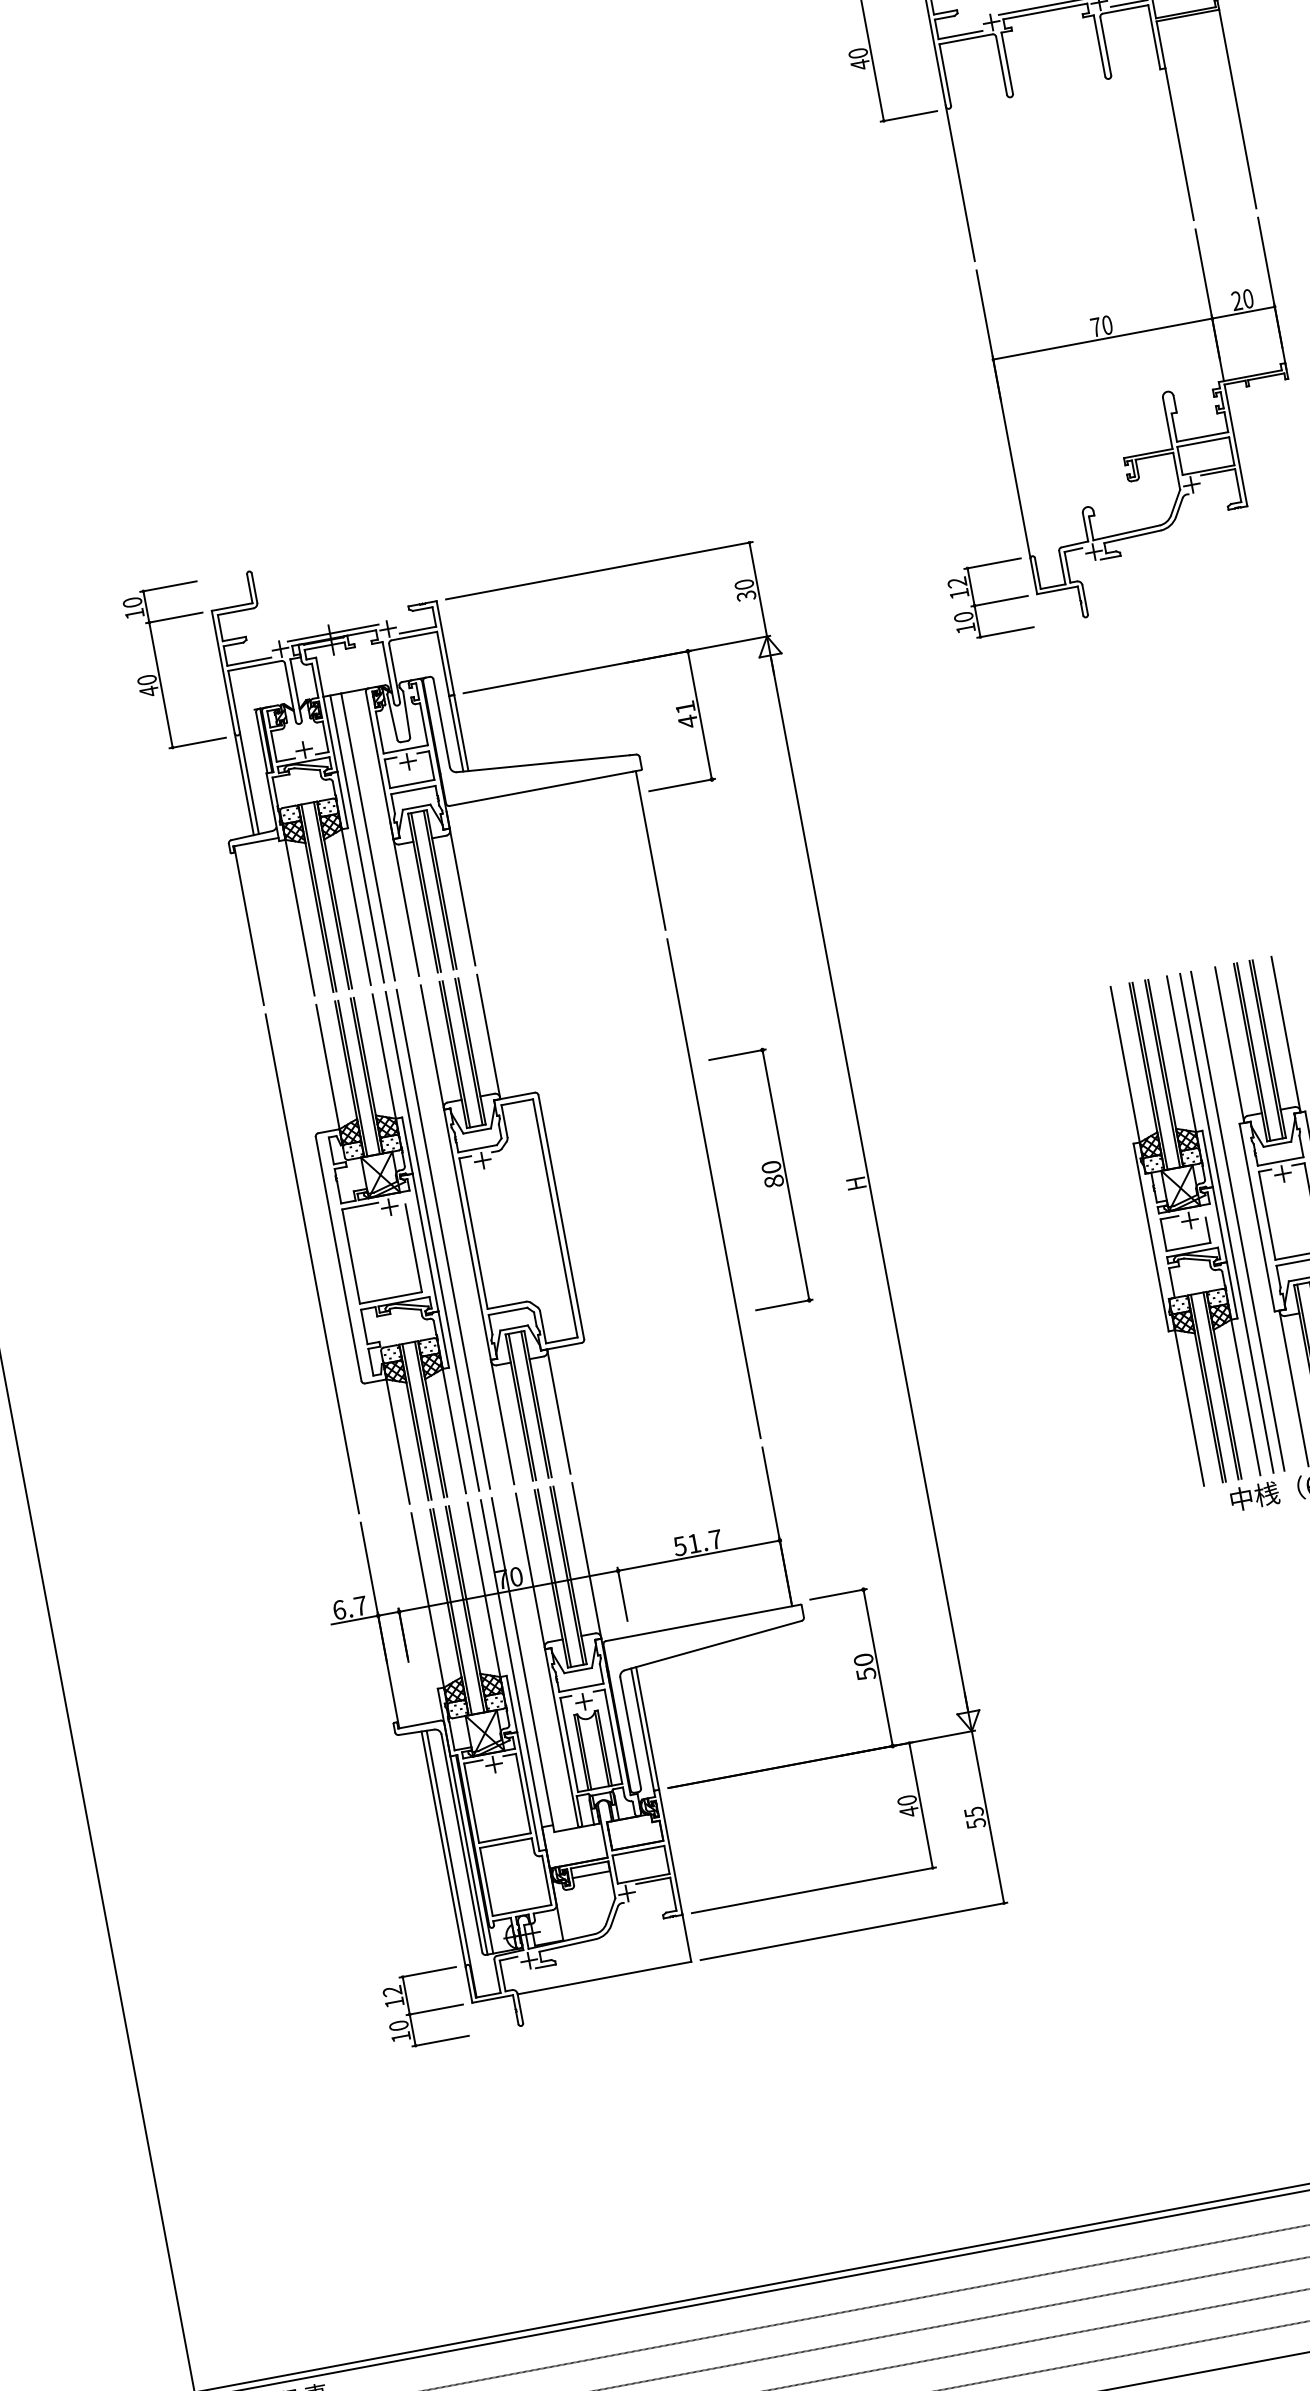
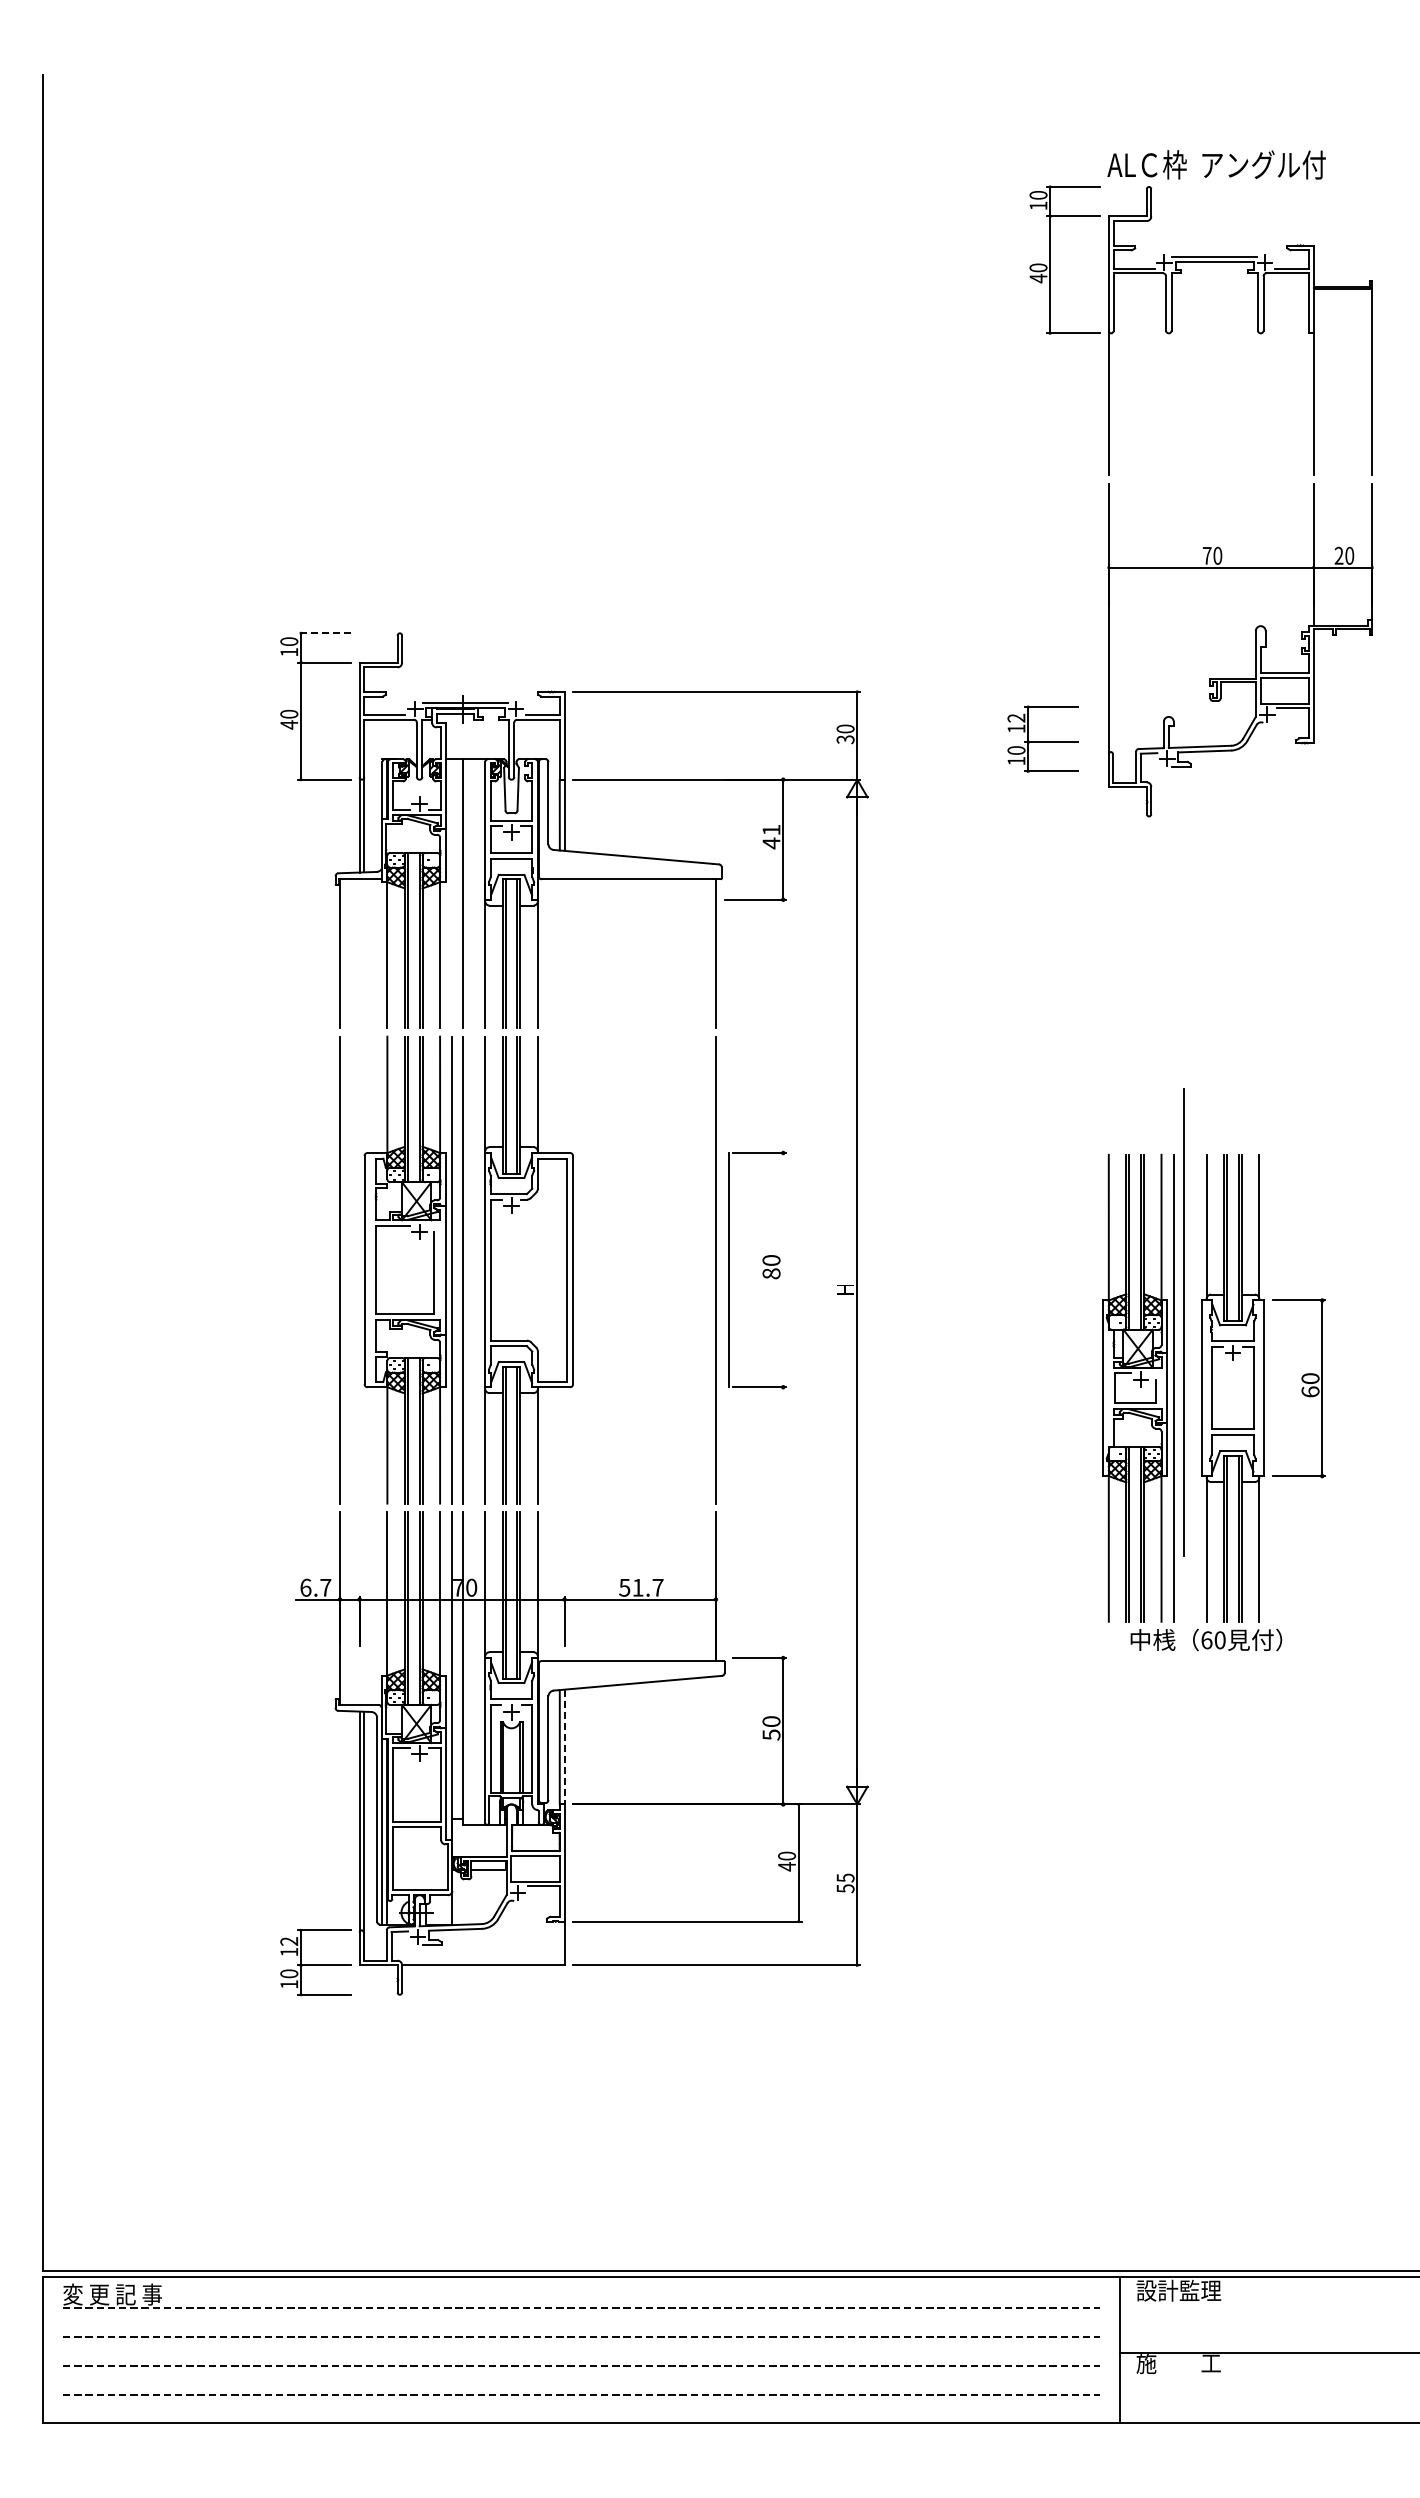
line: (167, 586) -> (323, 633), solid -> dashed
part: (989, 599) -> (1042, 738), moved
line: (357, 838) -> (452, 893), removed
line: (786, 1175) -> (729, 1270), moved
line: (1237, 1221) -> (1183, 1322), moved
line: (647, 1728) -> (564, 1747), solid -> dashed

